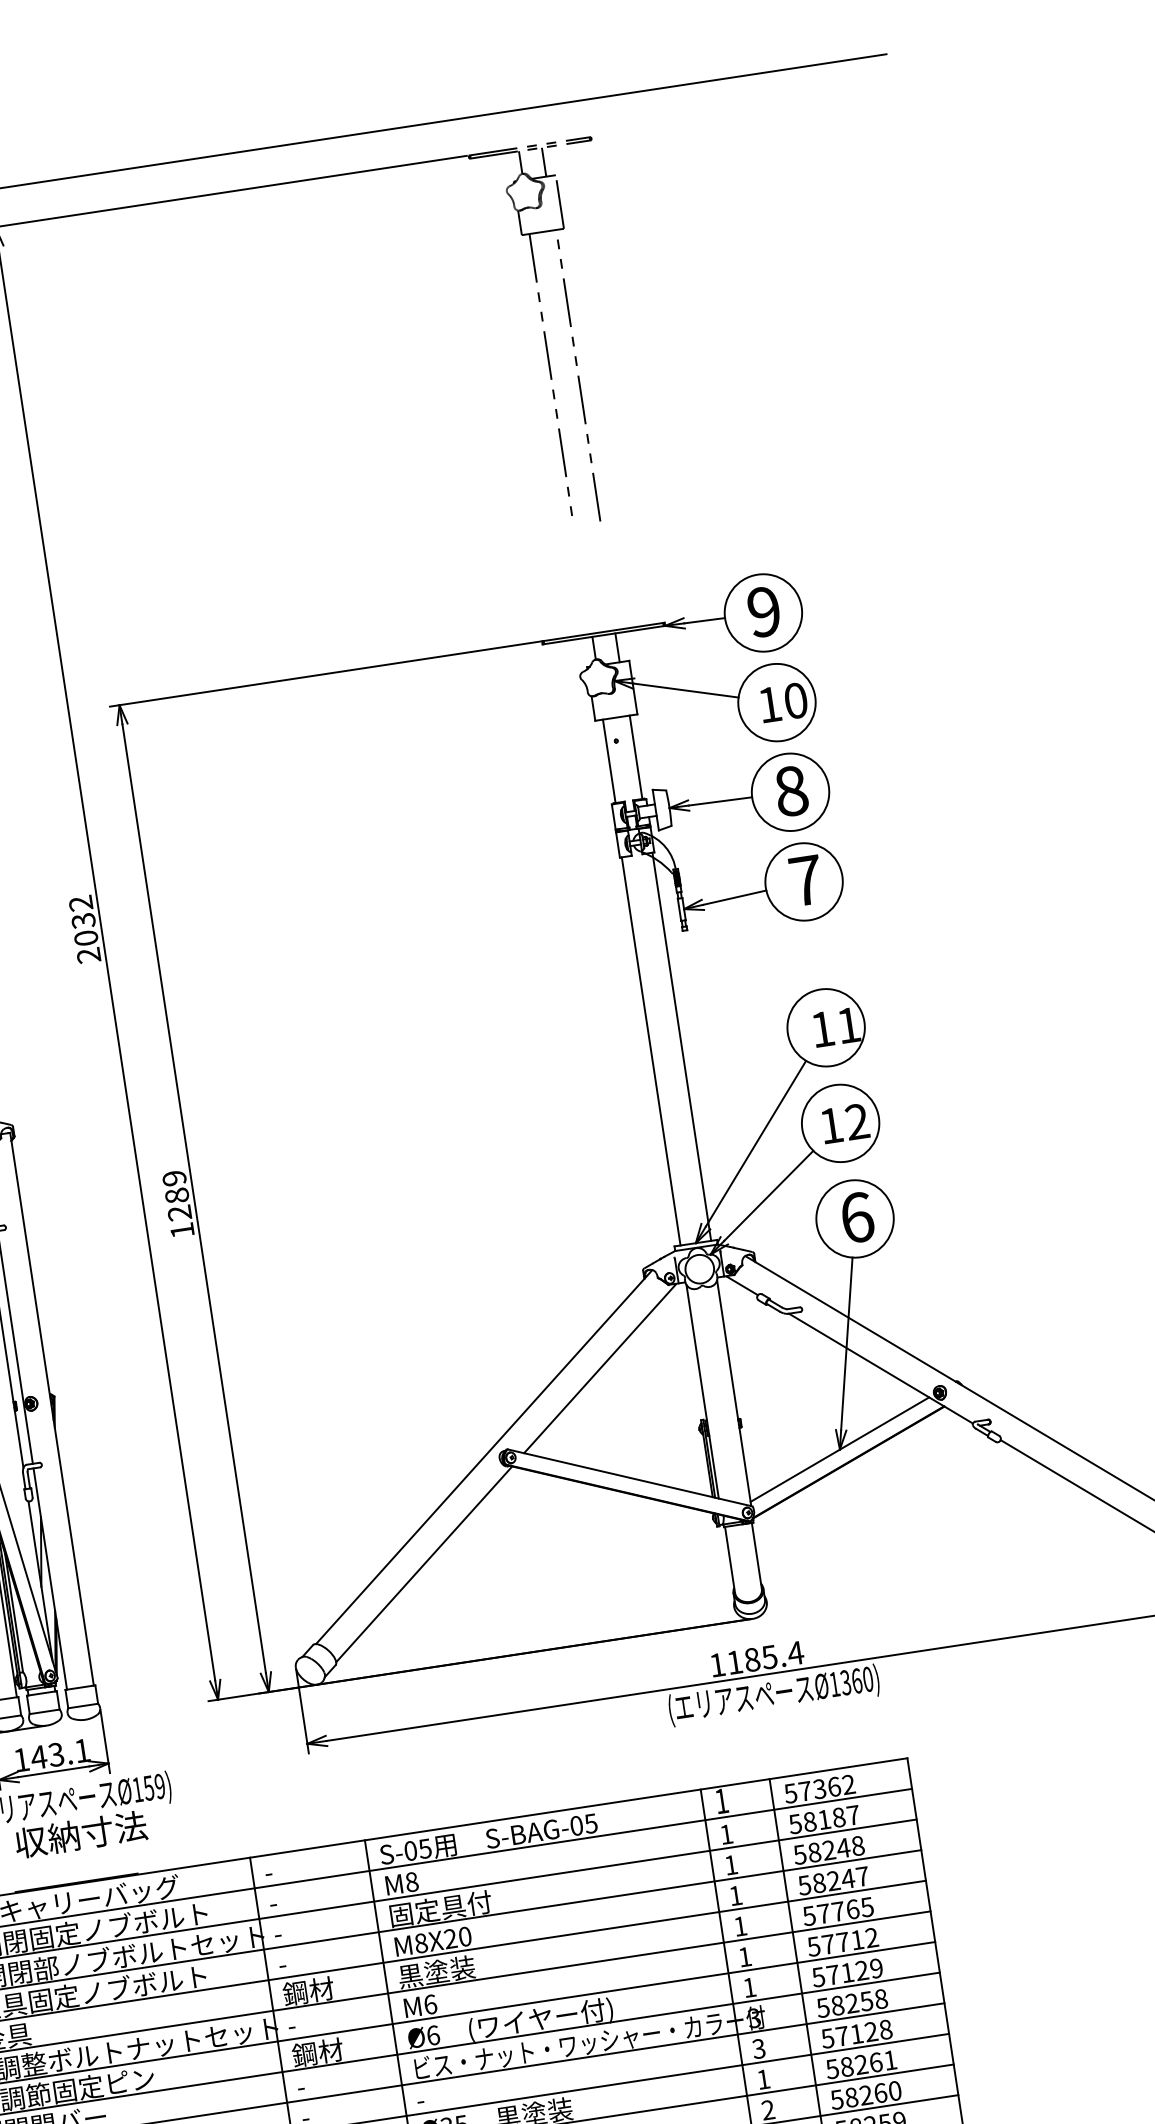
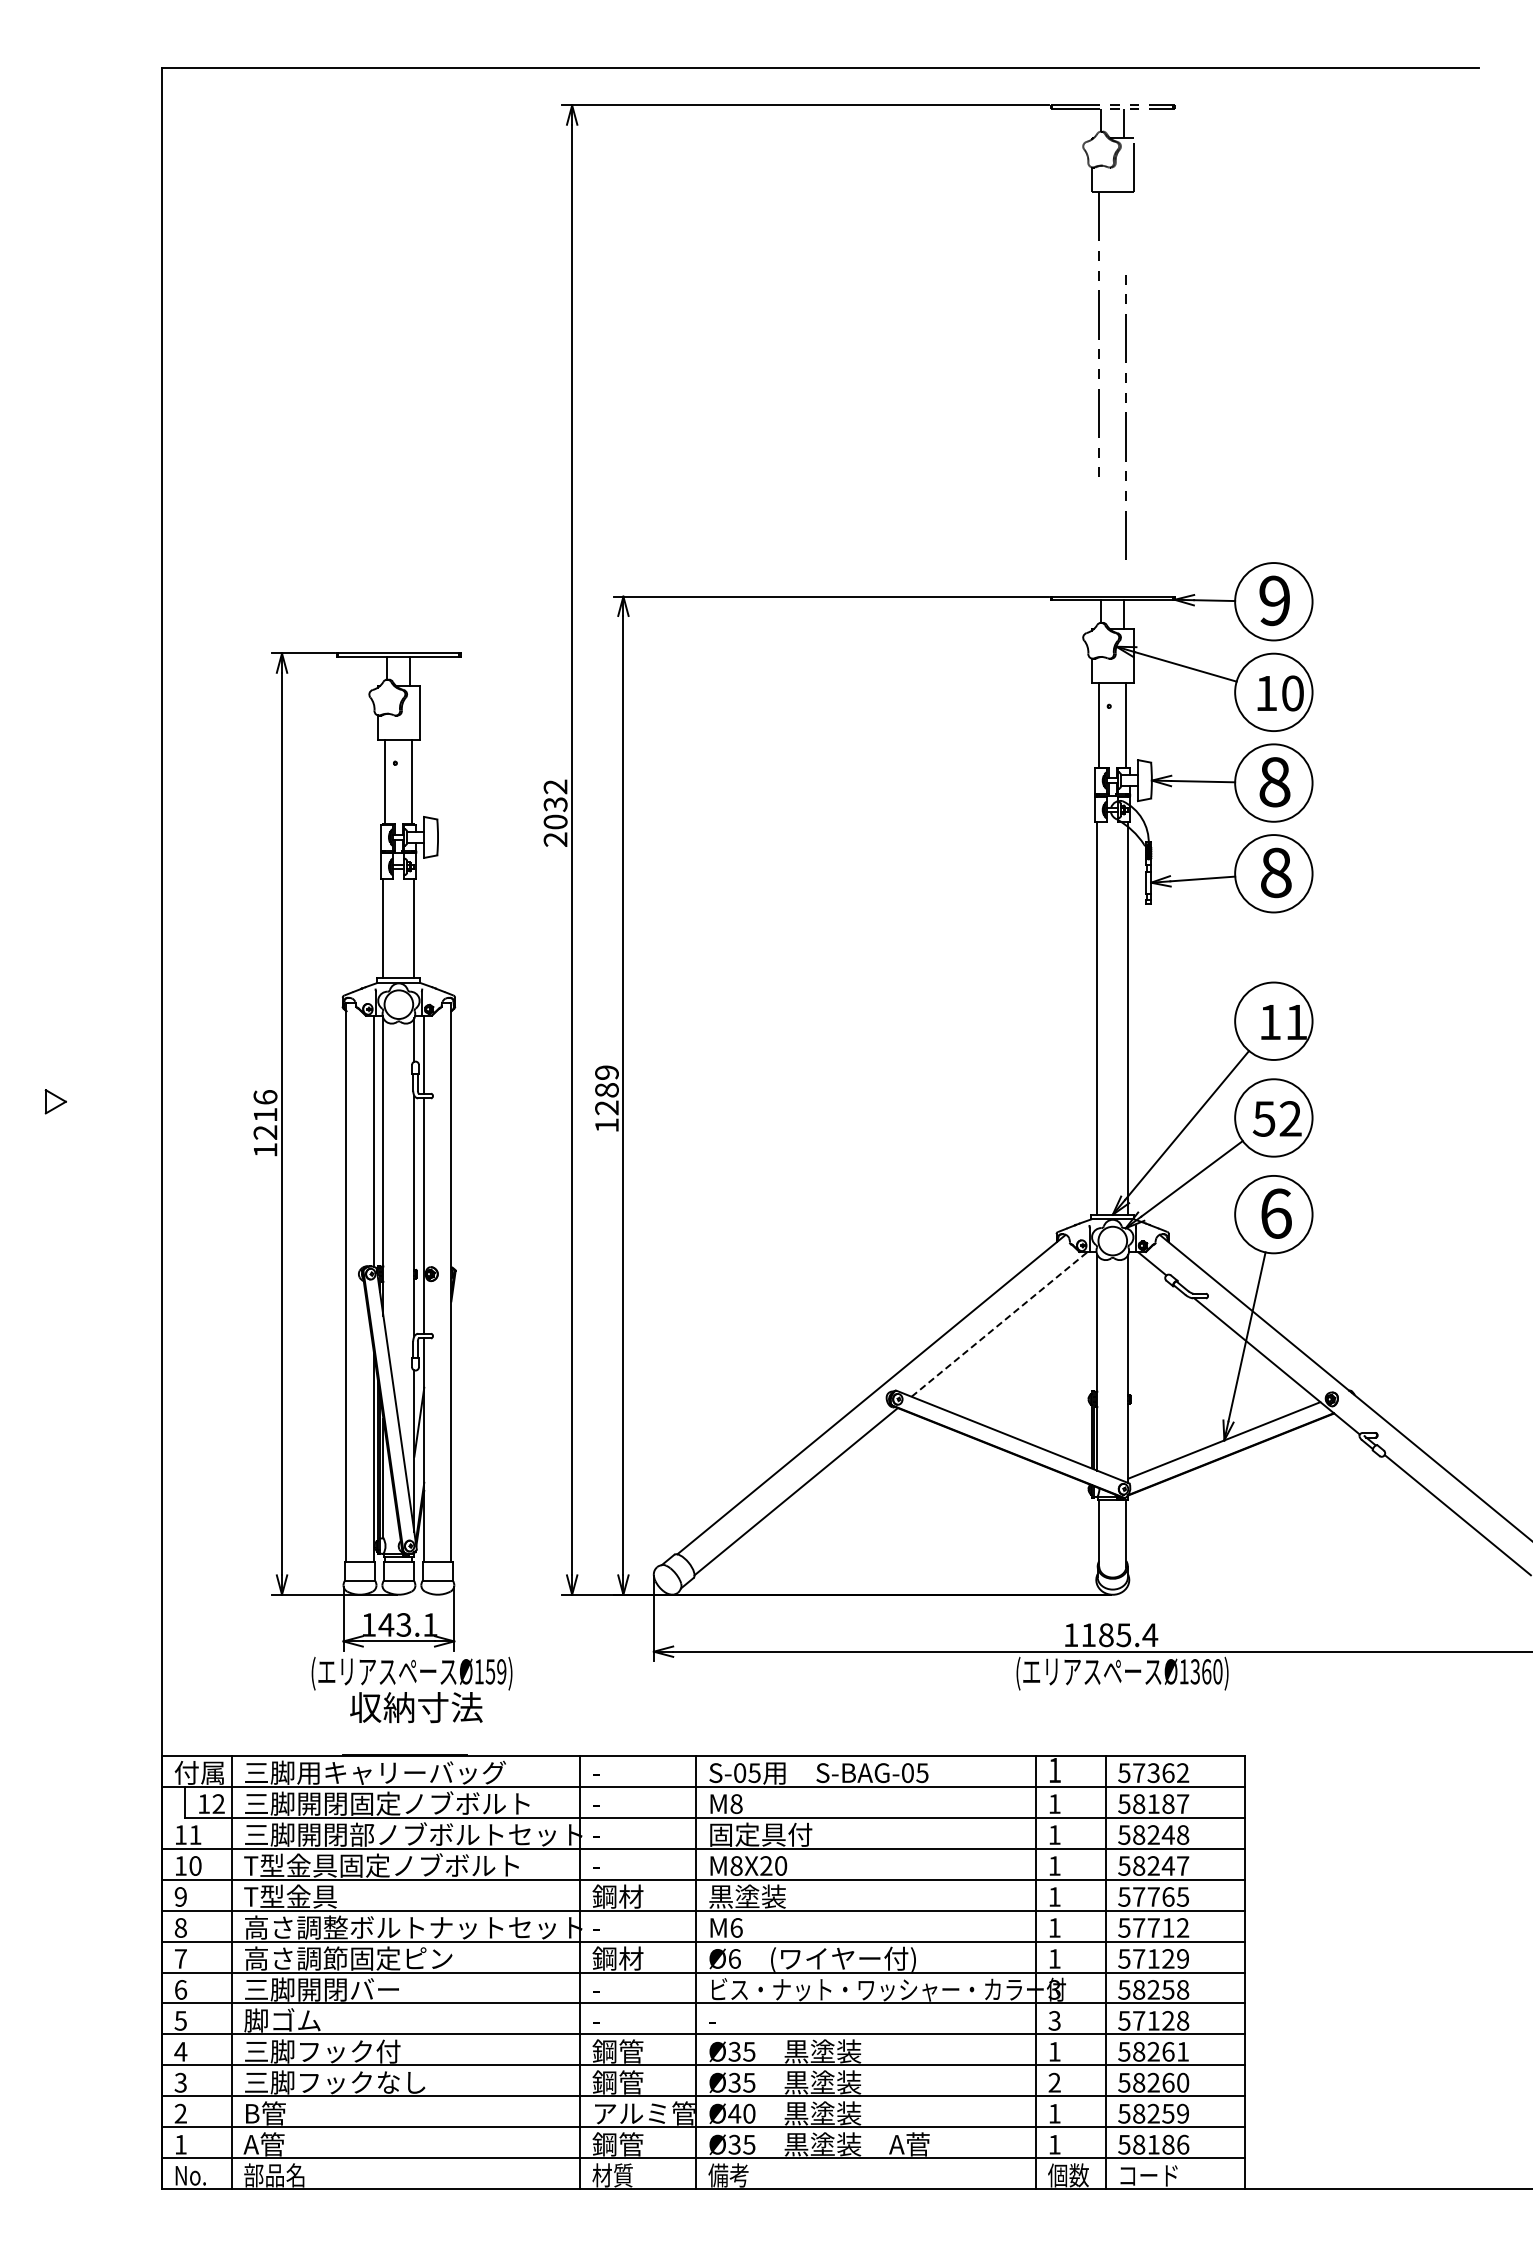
line: (578, 380) -> (1125, 417), moved
text: (806, 880) -> (1276, 872), 7 -> 8
text: (830, 1125) -> (1263, 1118), 12 -> 52
line: (600, 1368) -> (999, 1324), solid -> dashed

